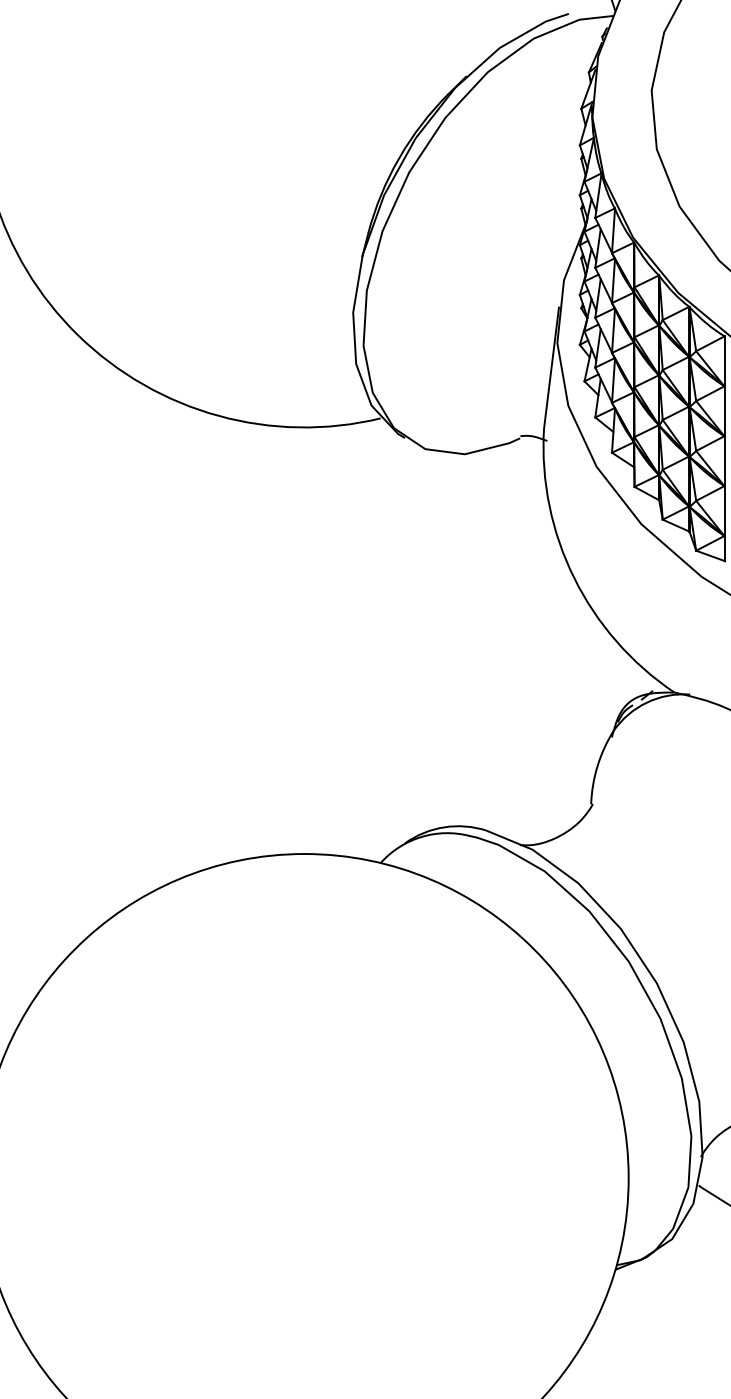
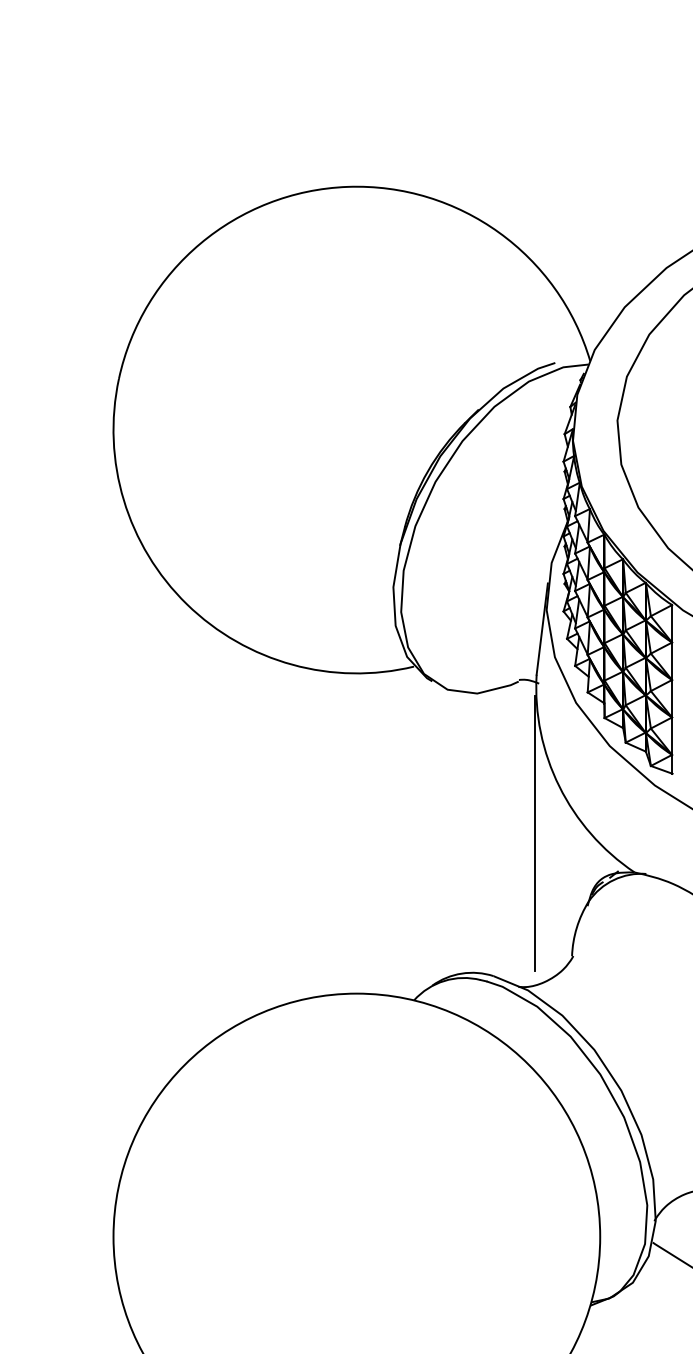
line: (542, 640) -> (535, 833), added

